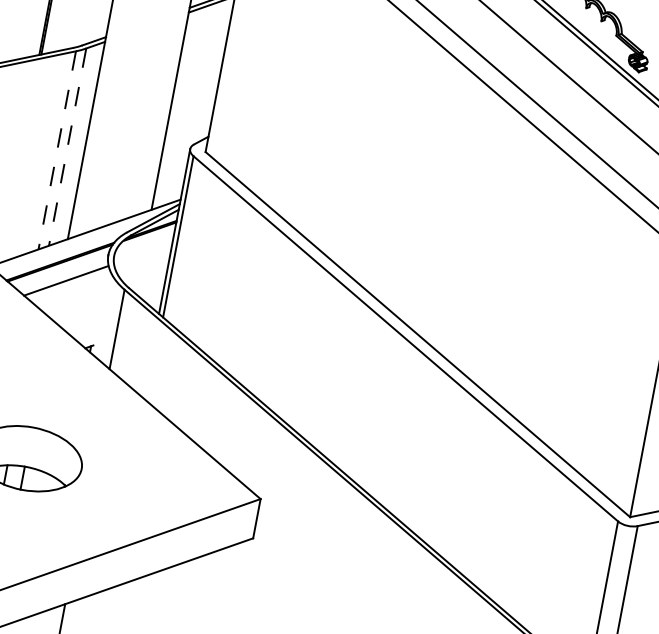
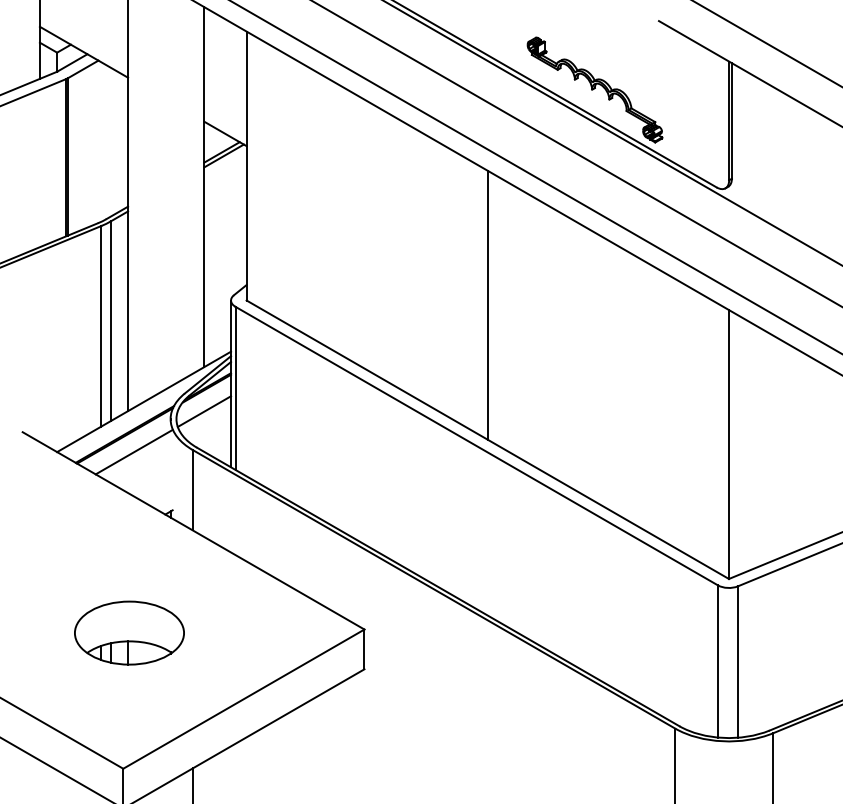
line: (67, 147) -> (110, 321), dashed -> solid
line: (57, 150) -> (101, 326), dashed -> solid
line: (442, 200) -> (487, 304), added
line: (143, 253) -> (204, 411), added

